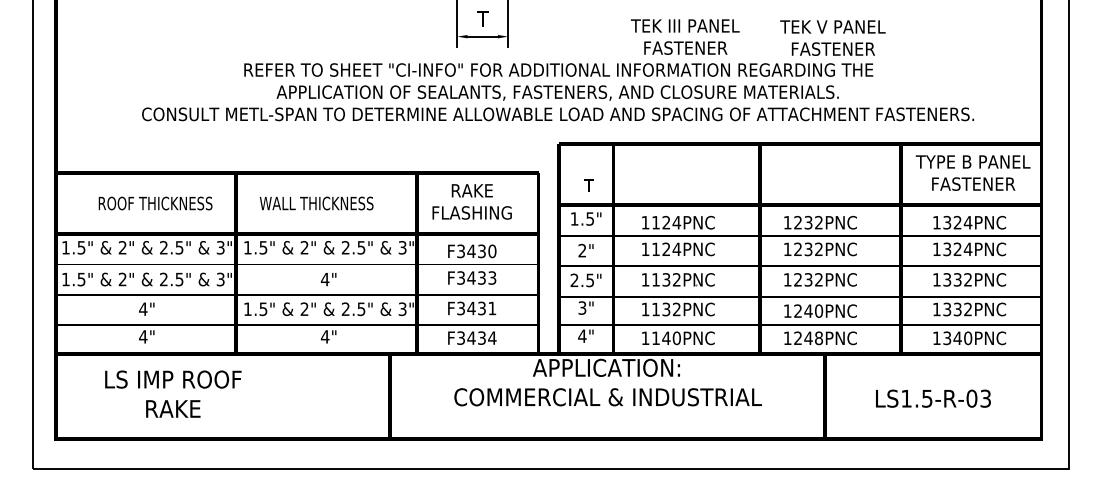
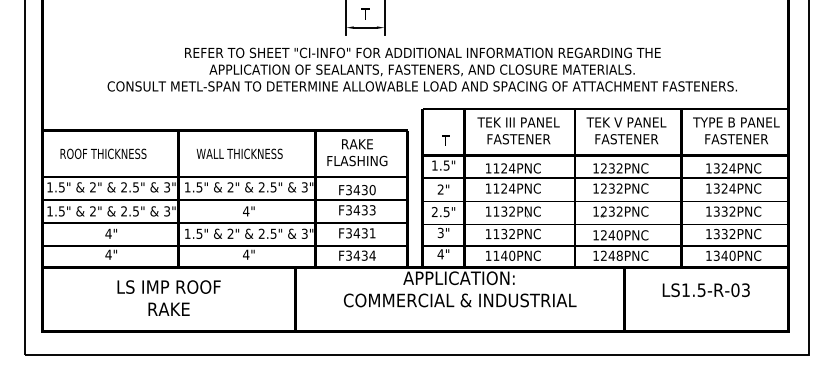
text: (685, 36) -> (518, 130), moved
text: (832, 37) -> (626, 130), moved
text: (155, 203) -> (103, 153), moved
text: (173, 393) -> (169, 297), moved
text: (933, 398) -> (706, 290), moved

